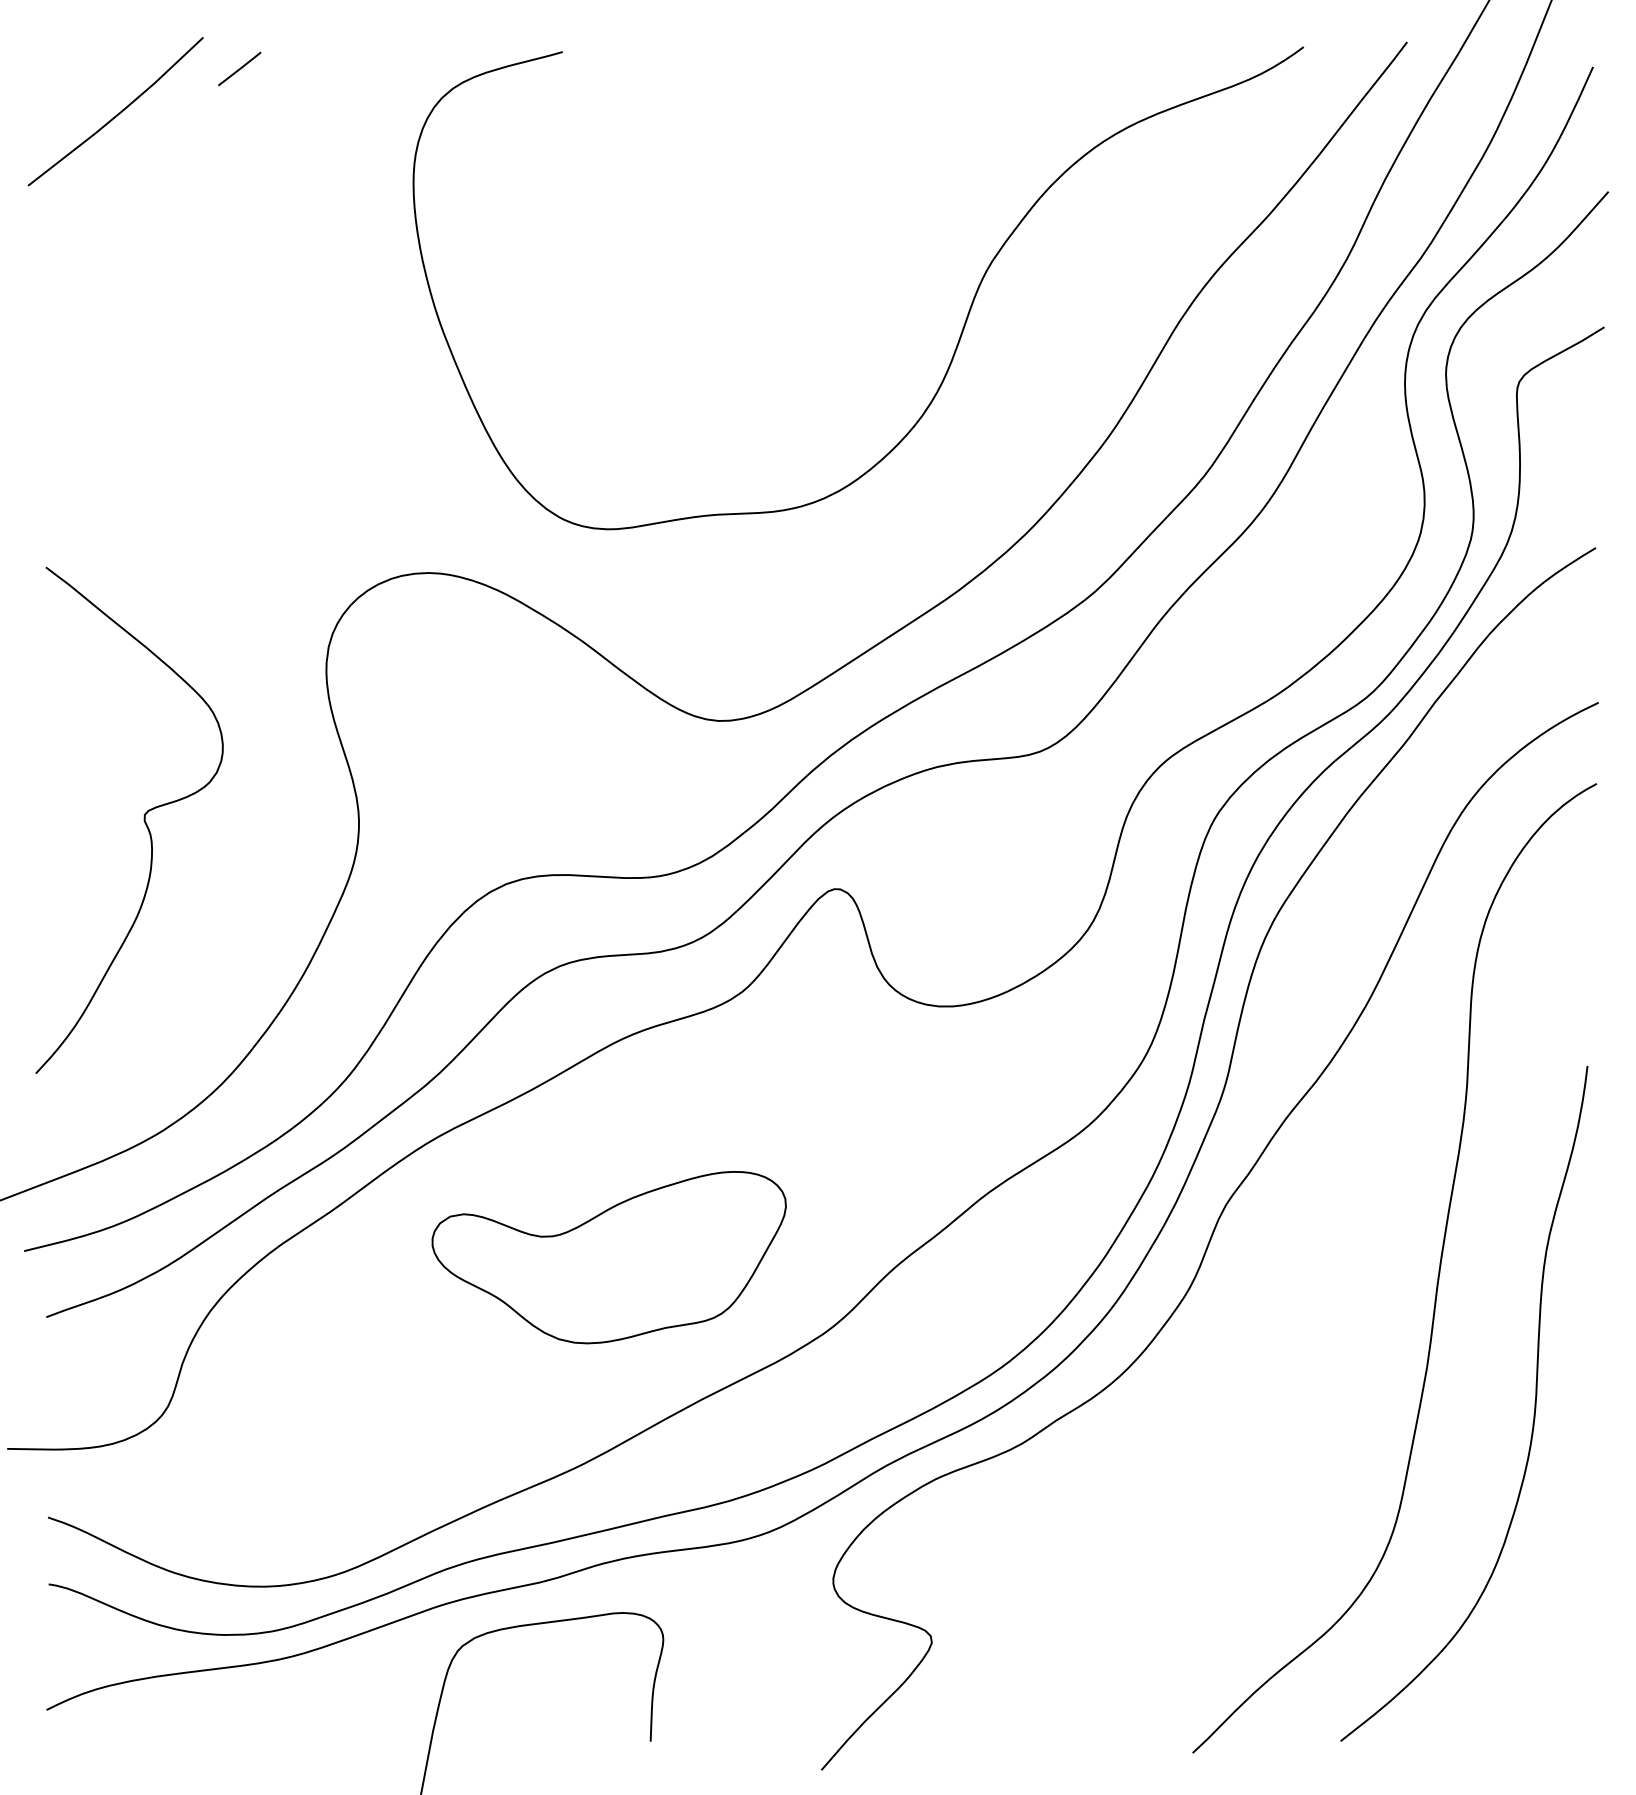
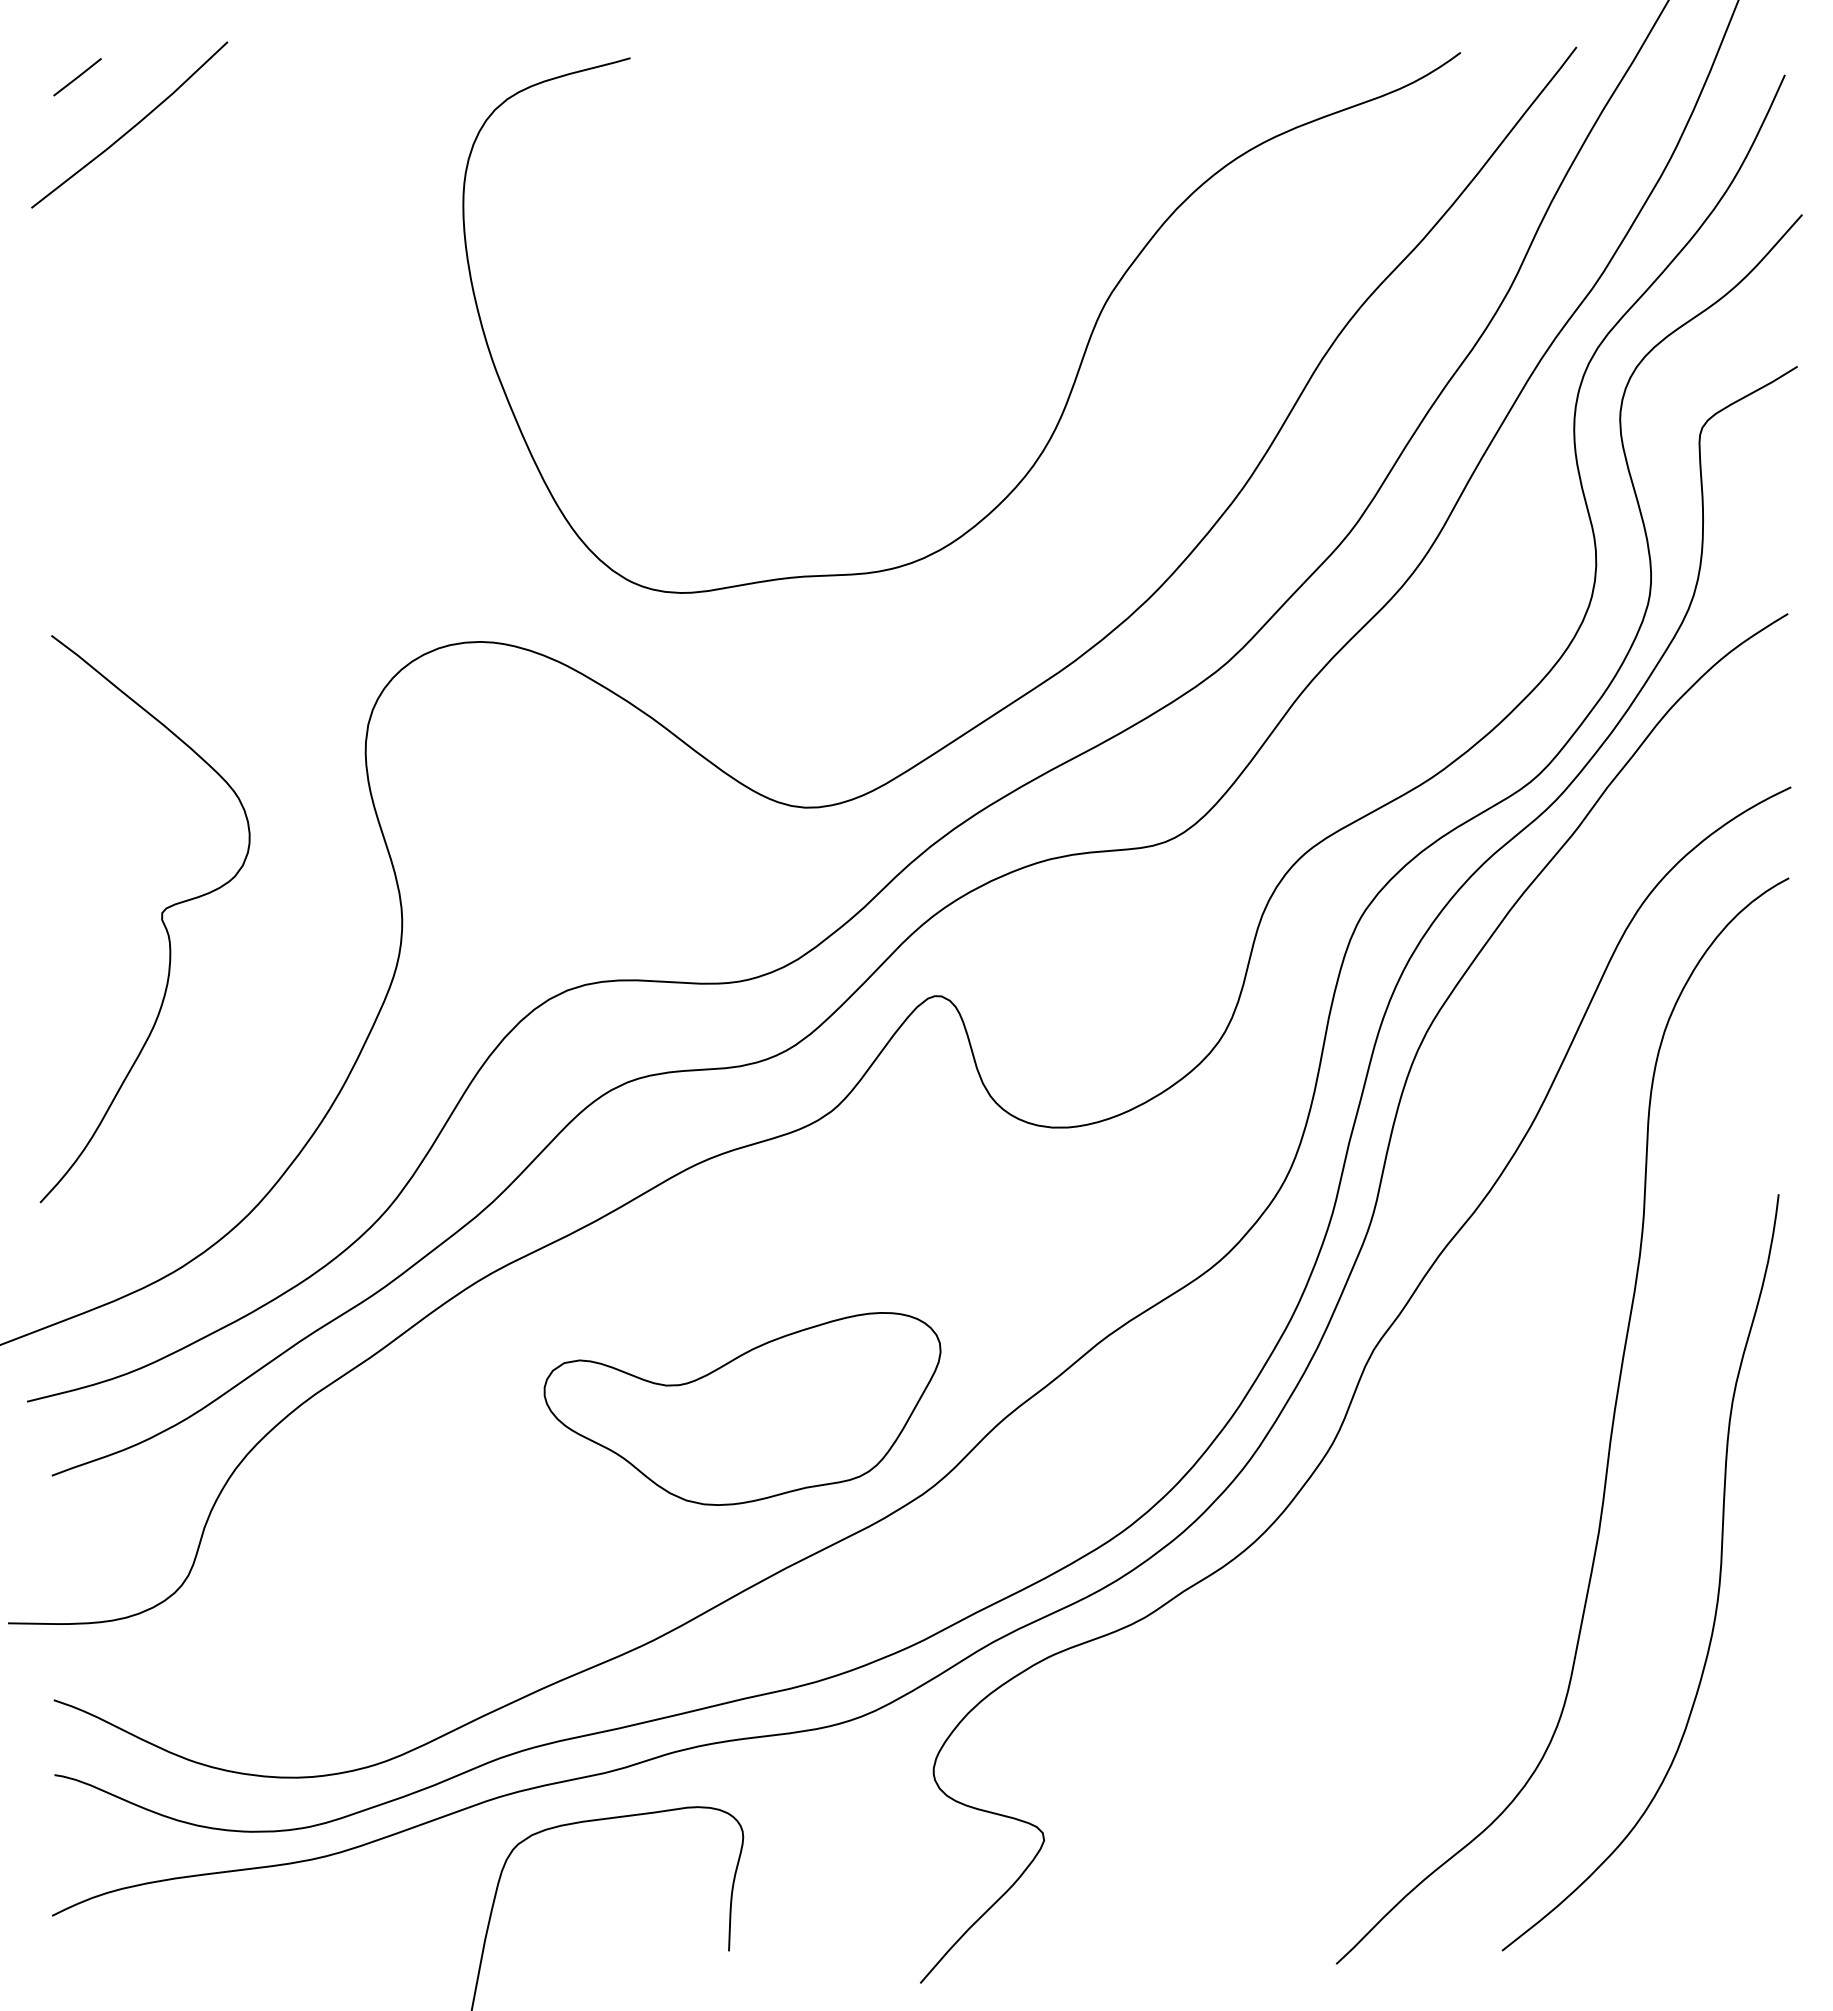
line: (239, 69) -> (77, 77), moved
part: (609, 1257) -> (742, 1408), moved

